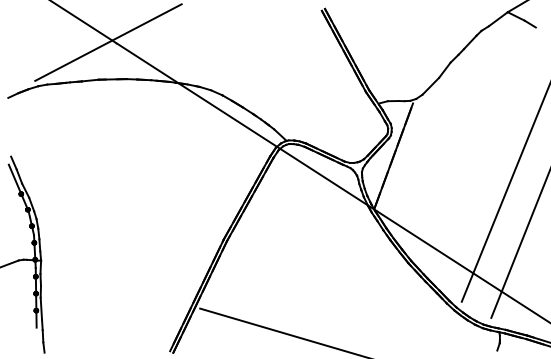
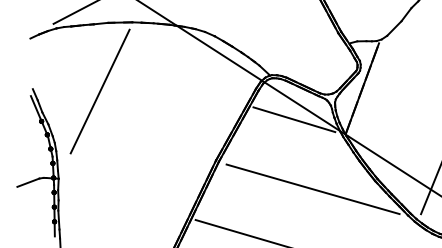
line: (89, 159) -> (100, 91), added
line: (314, 191) -> (294, 119), added
line: (336, 272) -> (313, 188), added

